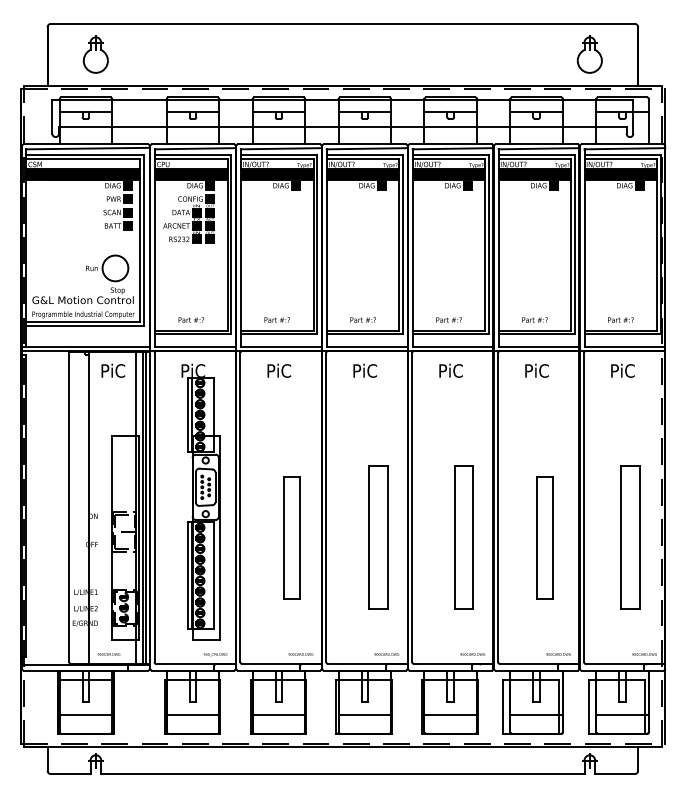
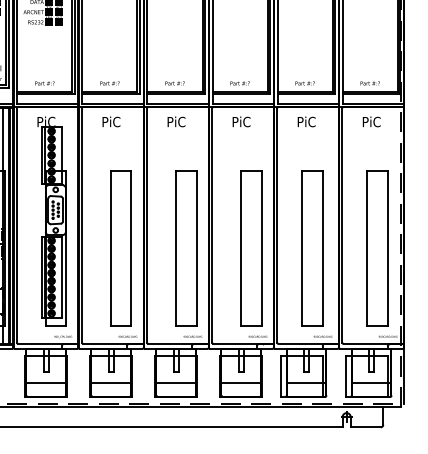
part: (292, 537) -> (121, 248), size x1.67
part: (378, 537) -> (186, 248), size x1.43
part: (463, 537) -> (250, 248), size x1.43
part: (544, 537) -> (312, 248), size x1.67
part: (630, 537) -> (377, 248), size x1.43

